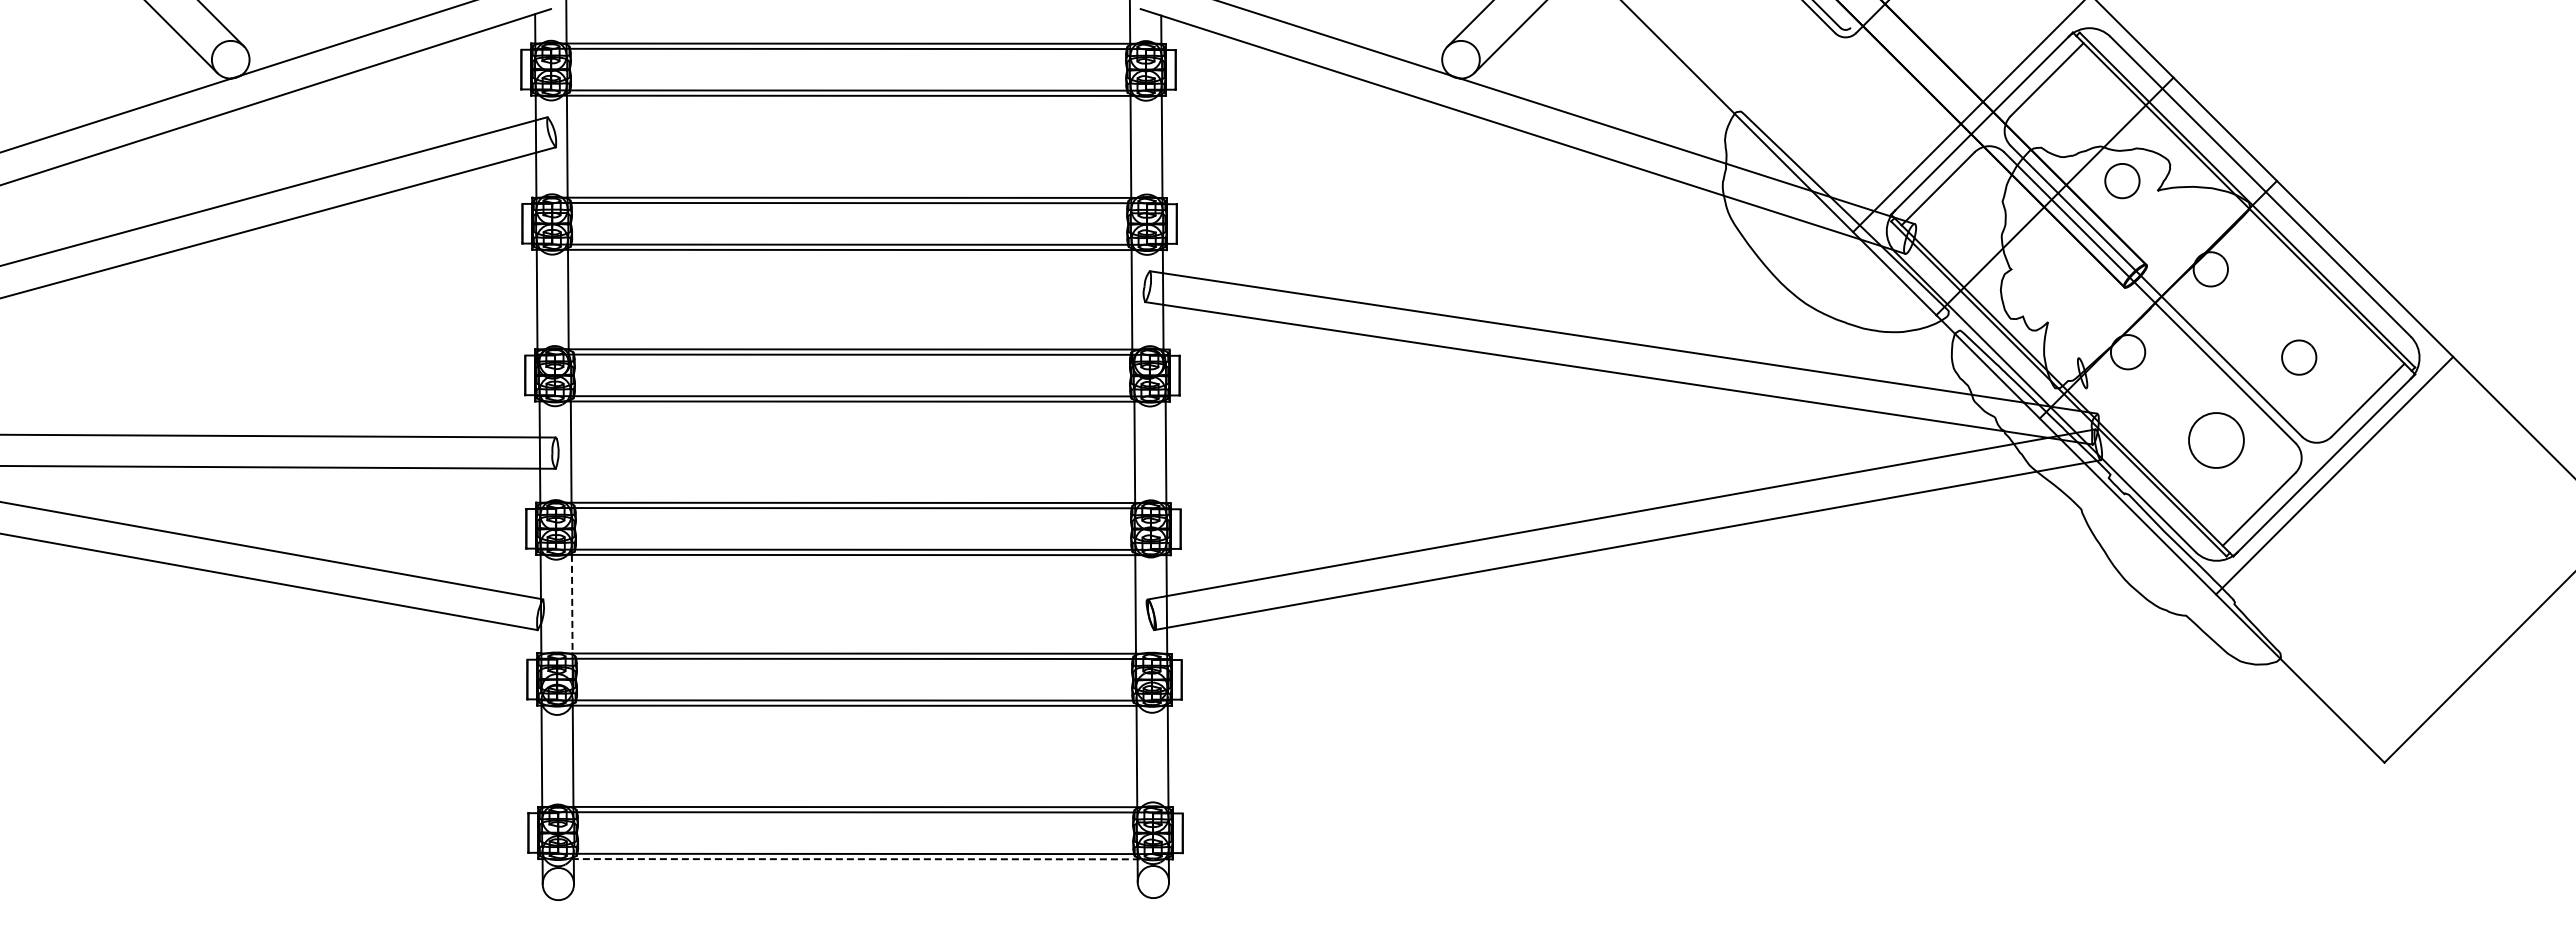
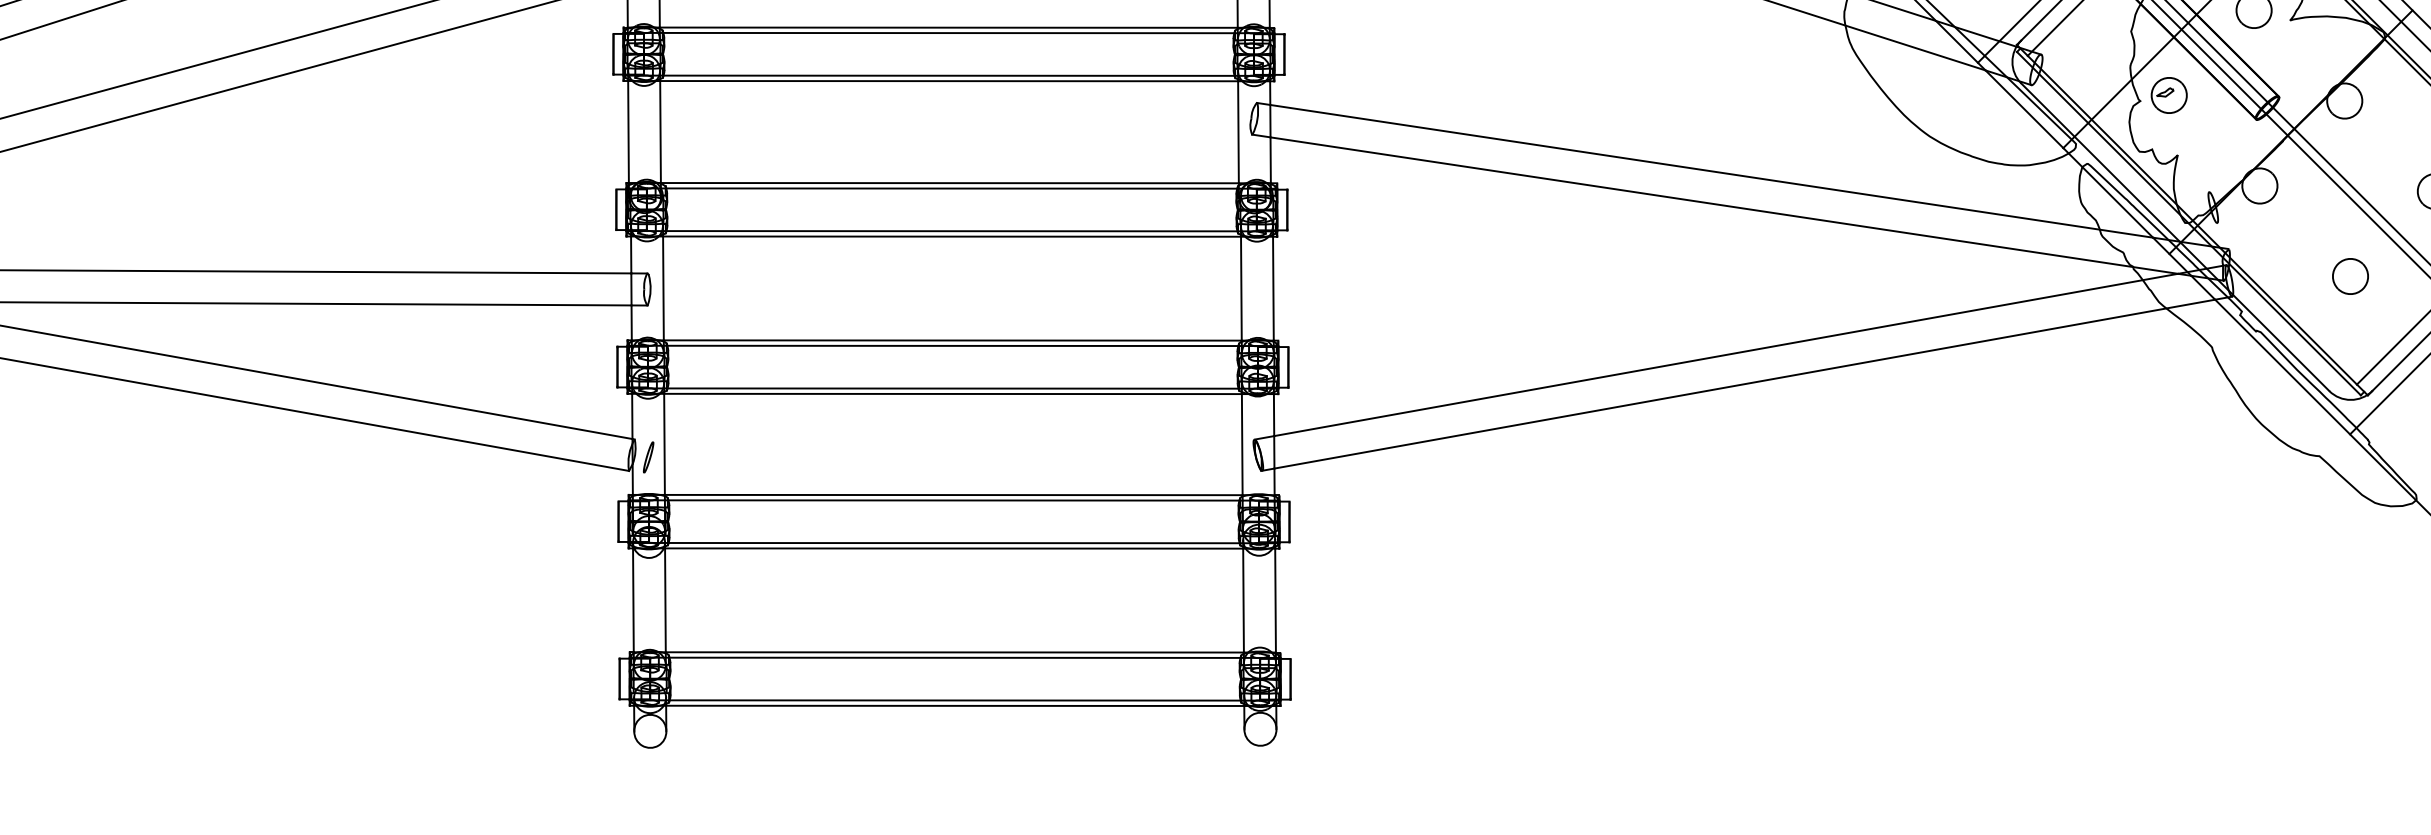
part: (2039, 263) -> (2169, 95), added
part: (2216, 440) -> (2350, 276), size x0.62
line: (572, 606) -> (664, 446), dashed -> solid
part: (556, 616) -> (648, 456), added
line: (855, 859) -> (954, 706), dashed -> solid

